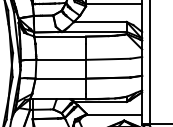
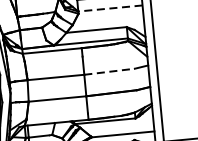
line: (113, 4) -> (109, 8), solid -> dashed
line: (108, 59) -> (109, 71), solid -> dashed

